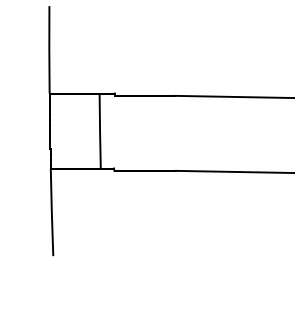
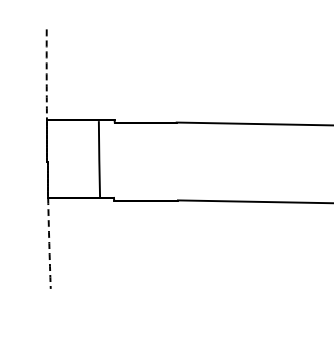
arc: (49, 49) -> (46, 74), solid -> dashed
arc: (52, 212) -> (49, 243), solid -> dashed

